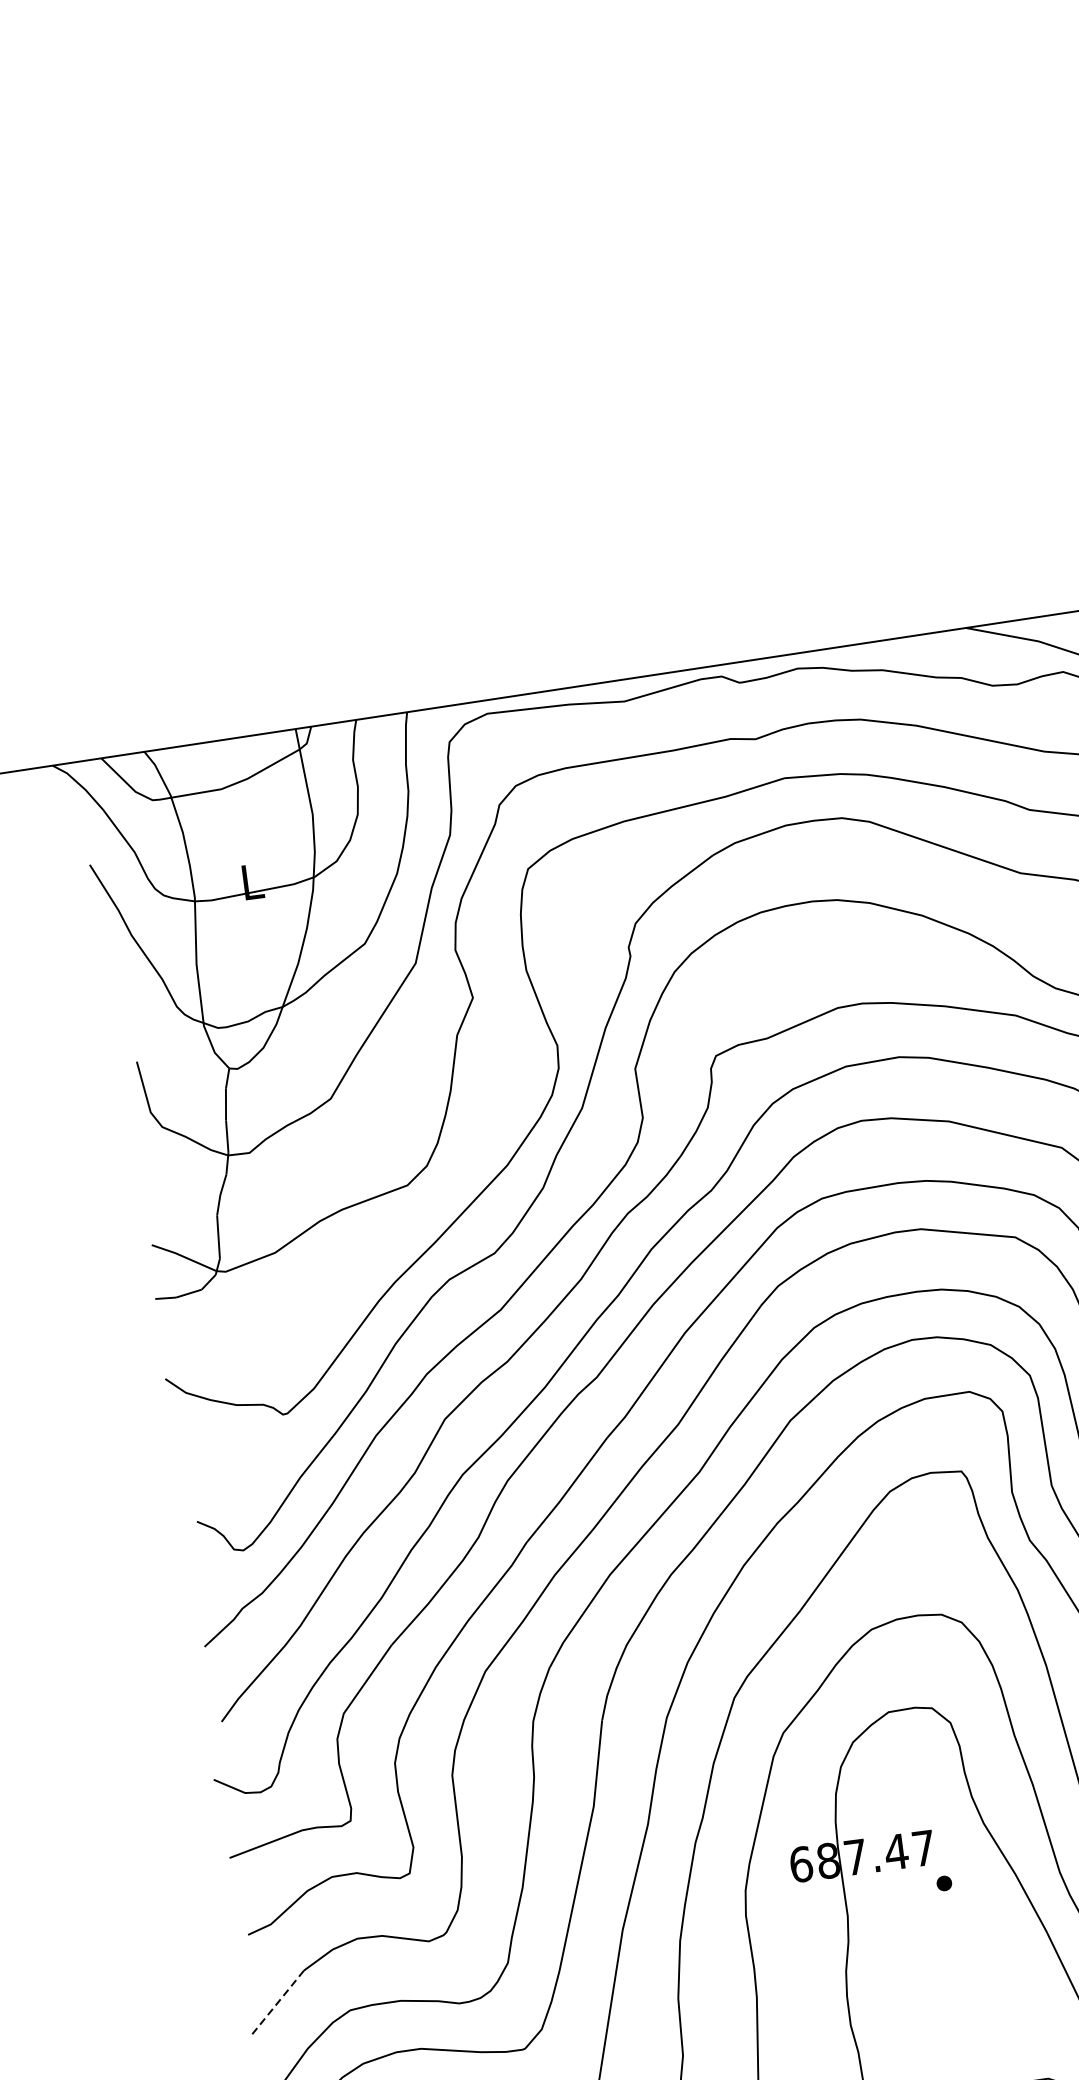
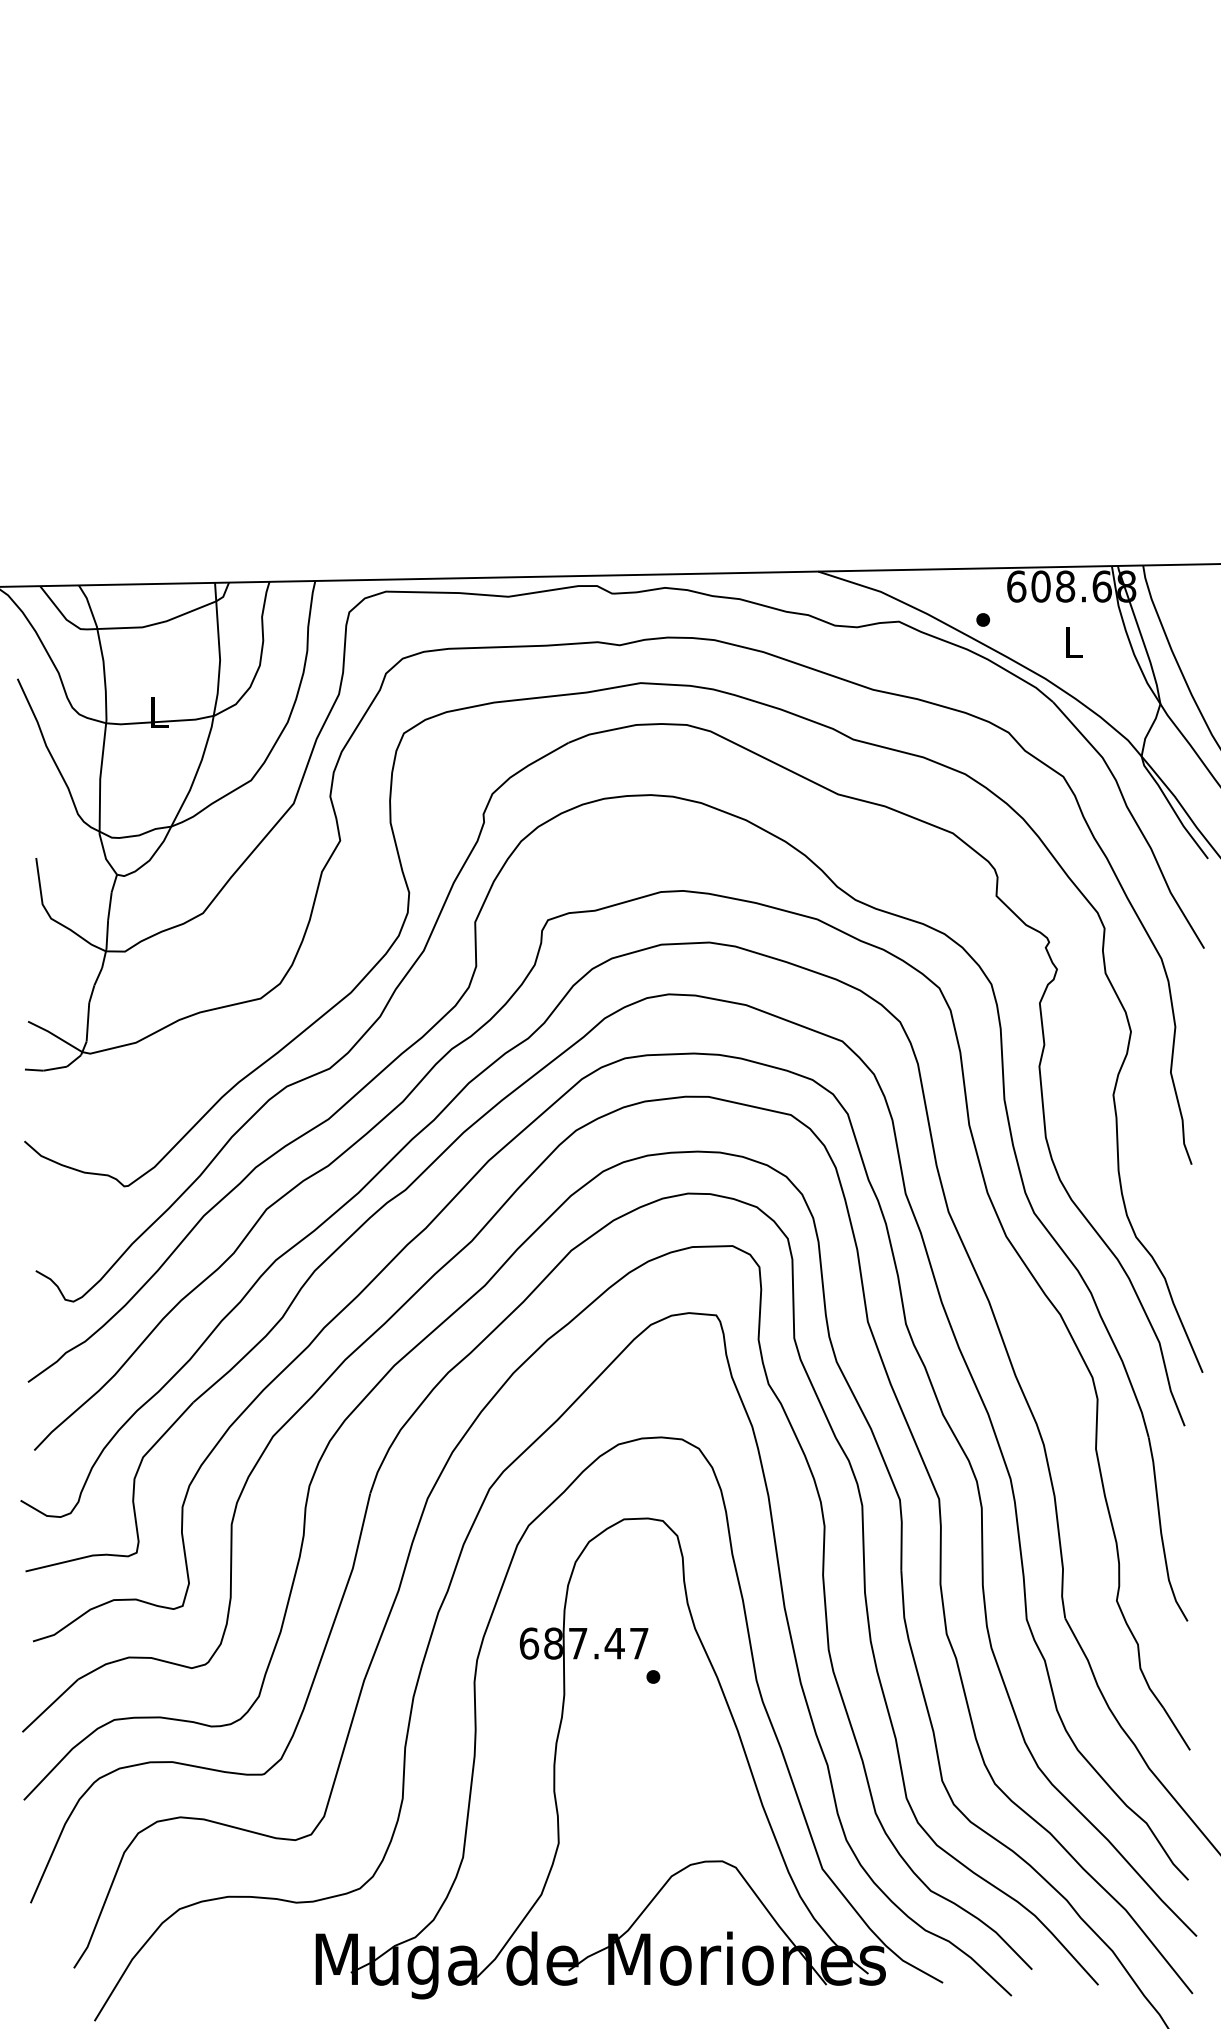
line: (276, 2004) -> (49, 1706), dashed -> solid

